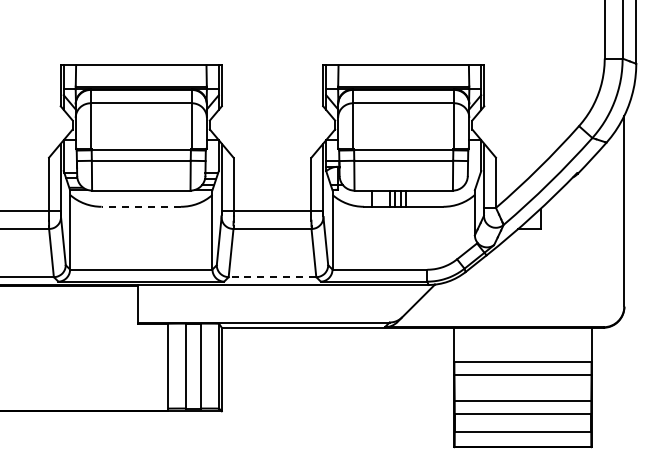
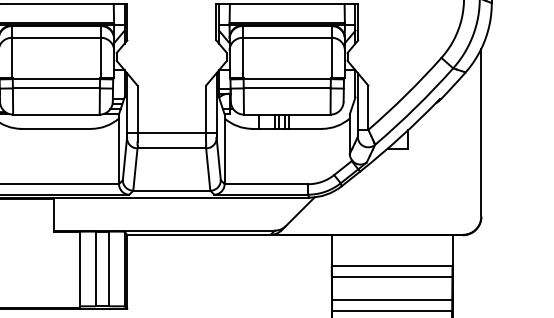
line: (141, 206) -> (56, 128), dashed -> solid
line: (272, 277) -> (171, 191), dashed -> solid

